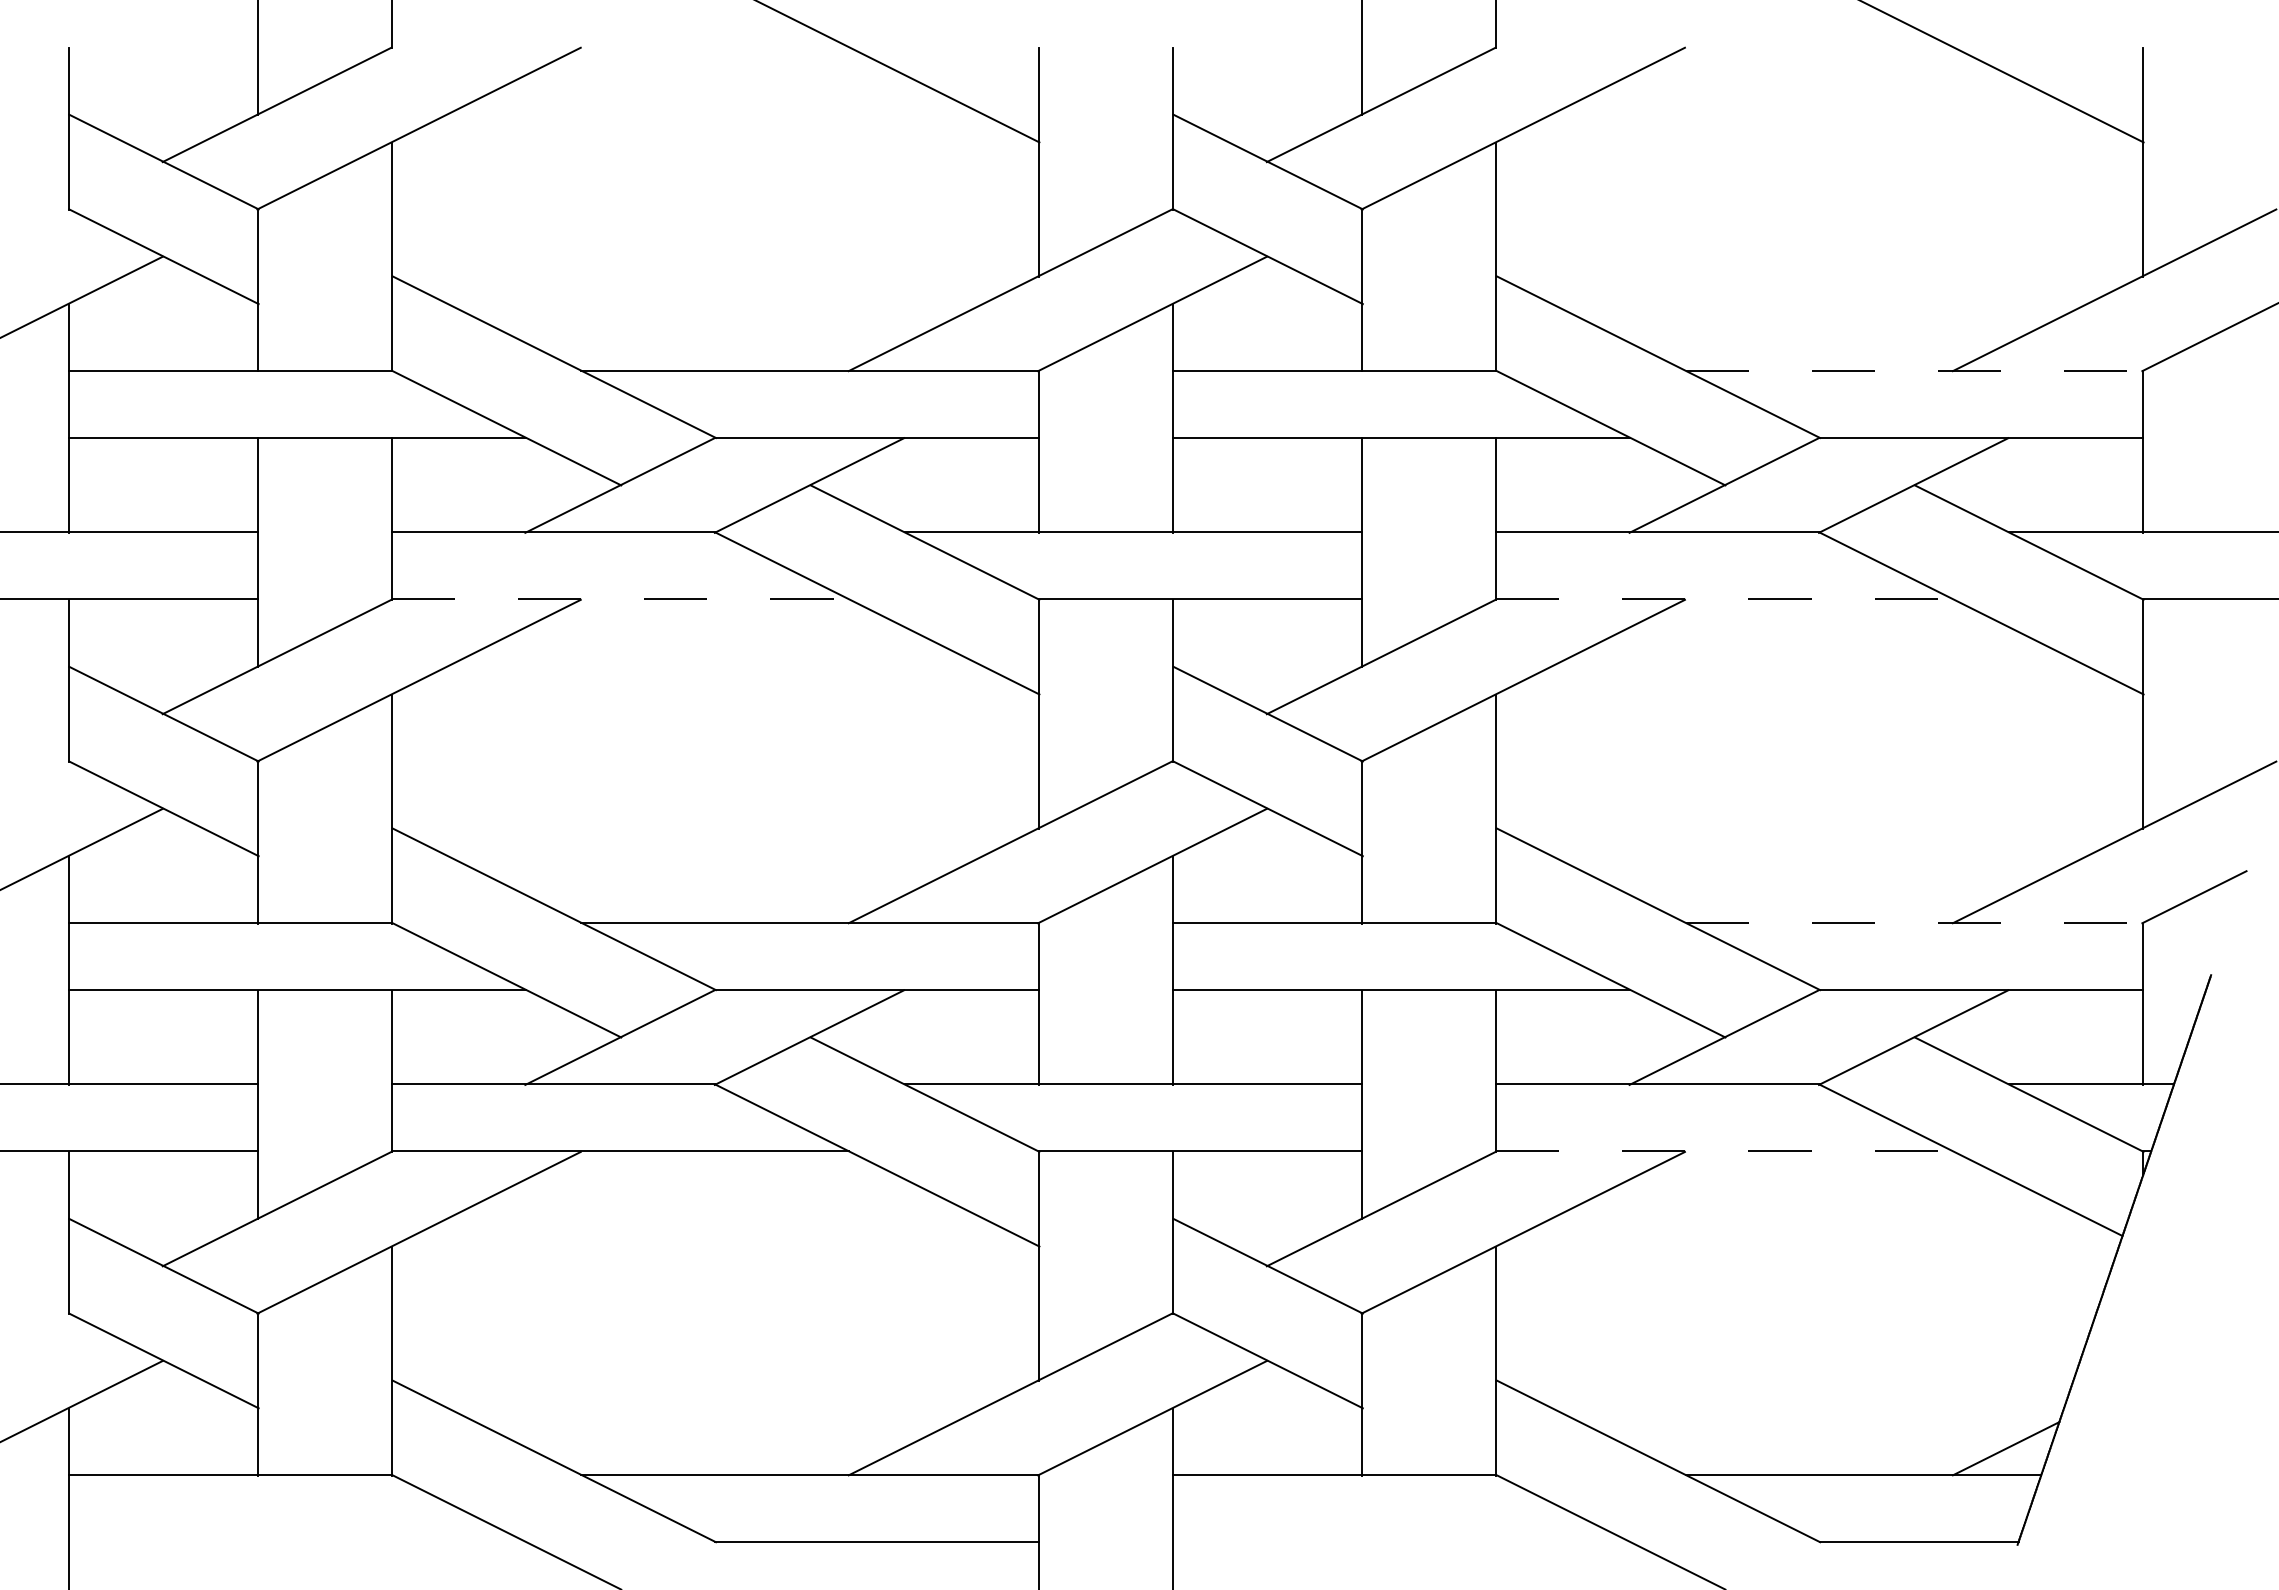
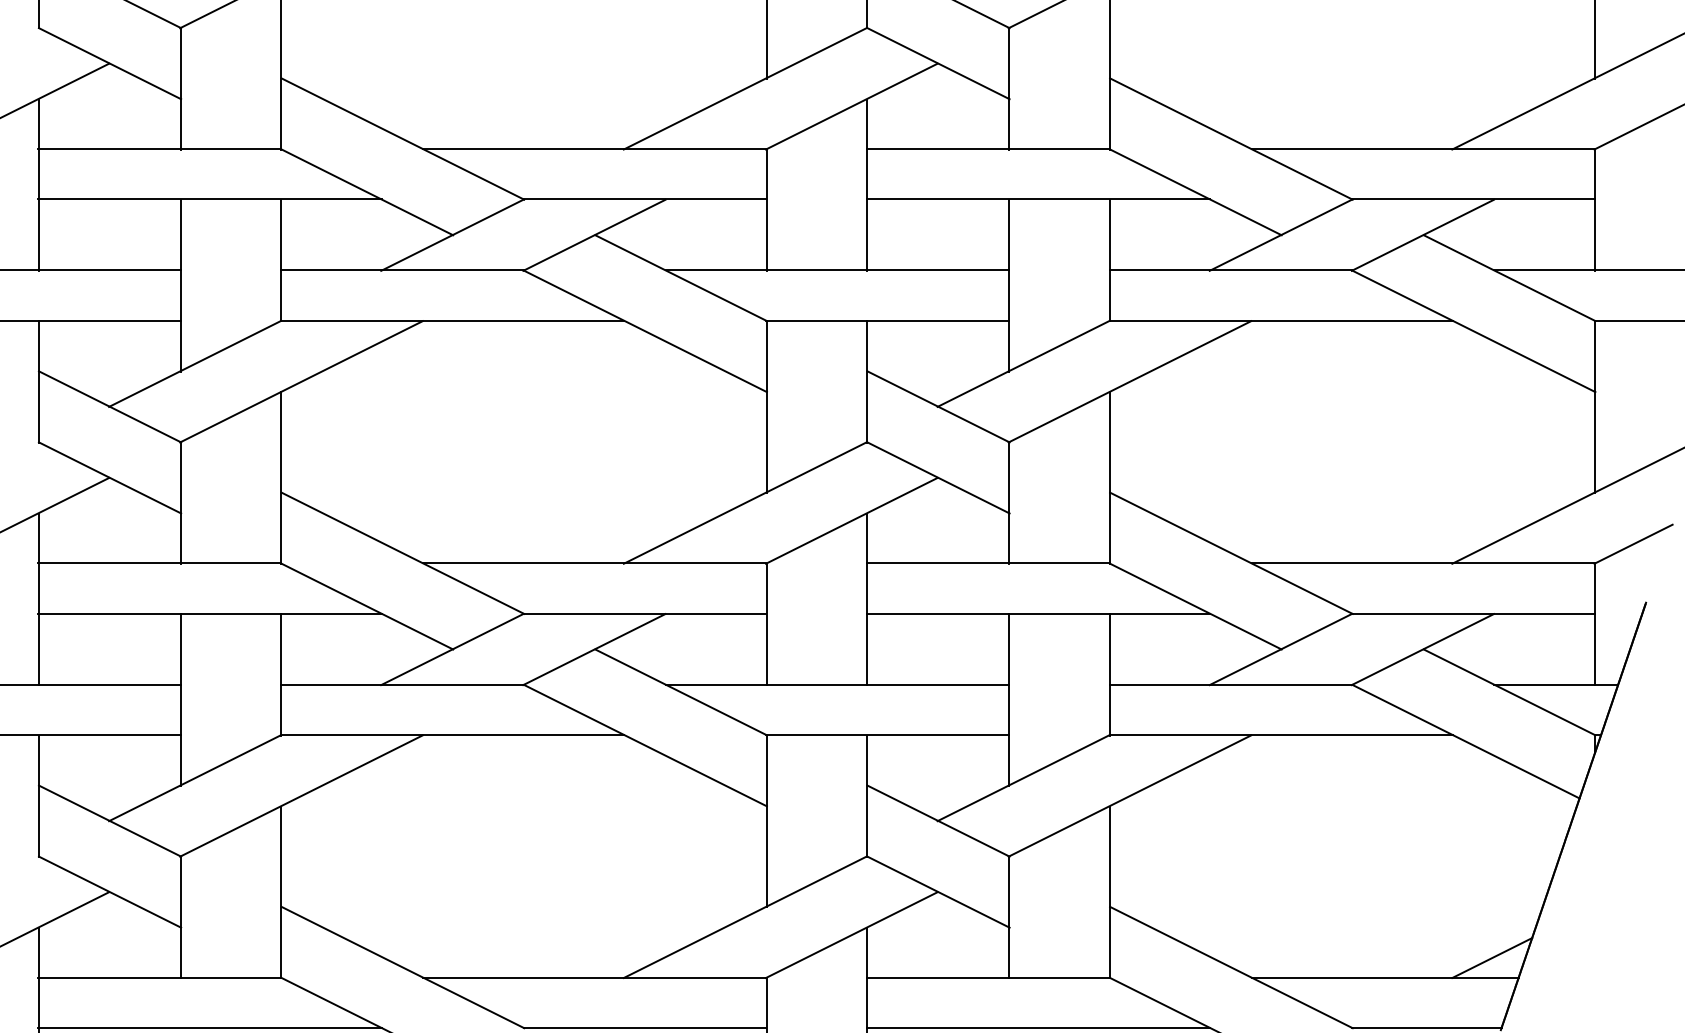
line: (1914, 370) -> (1423, 149), dashed -> solid
line: (620, 599) -> (452, 320), dashed -> solid
line: (1724, 599) -> (1280, 320), dashed -> solid
line: (1914, 922) -> (1423, 563), dashed -> solid
line: (1724, 1151) -> (1280, 735), dashed -> solid
line: (296, 1541) -> (209, 1027), added
line: (1401, 1541) -> (1038, 1027), added

